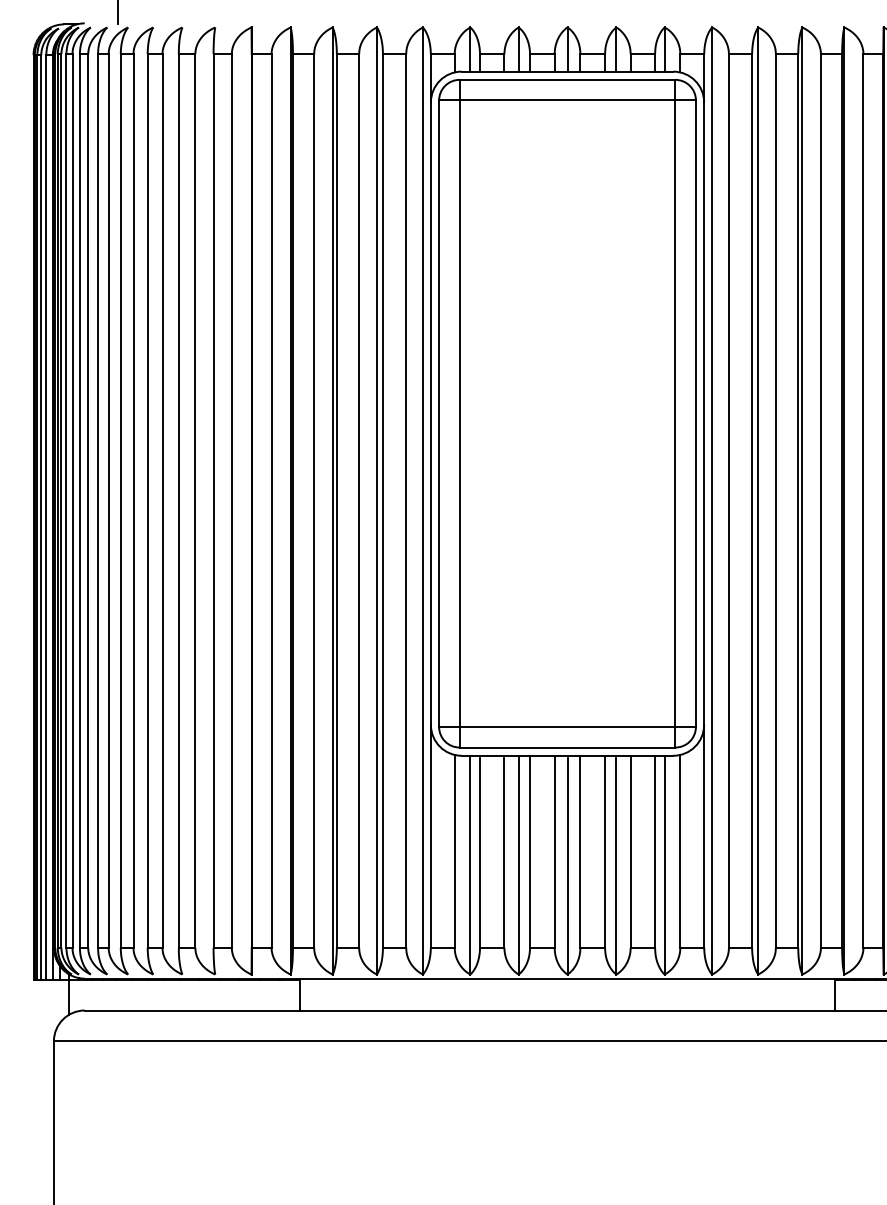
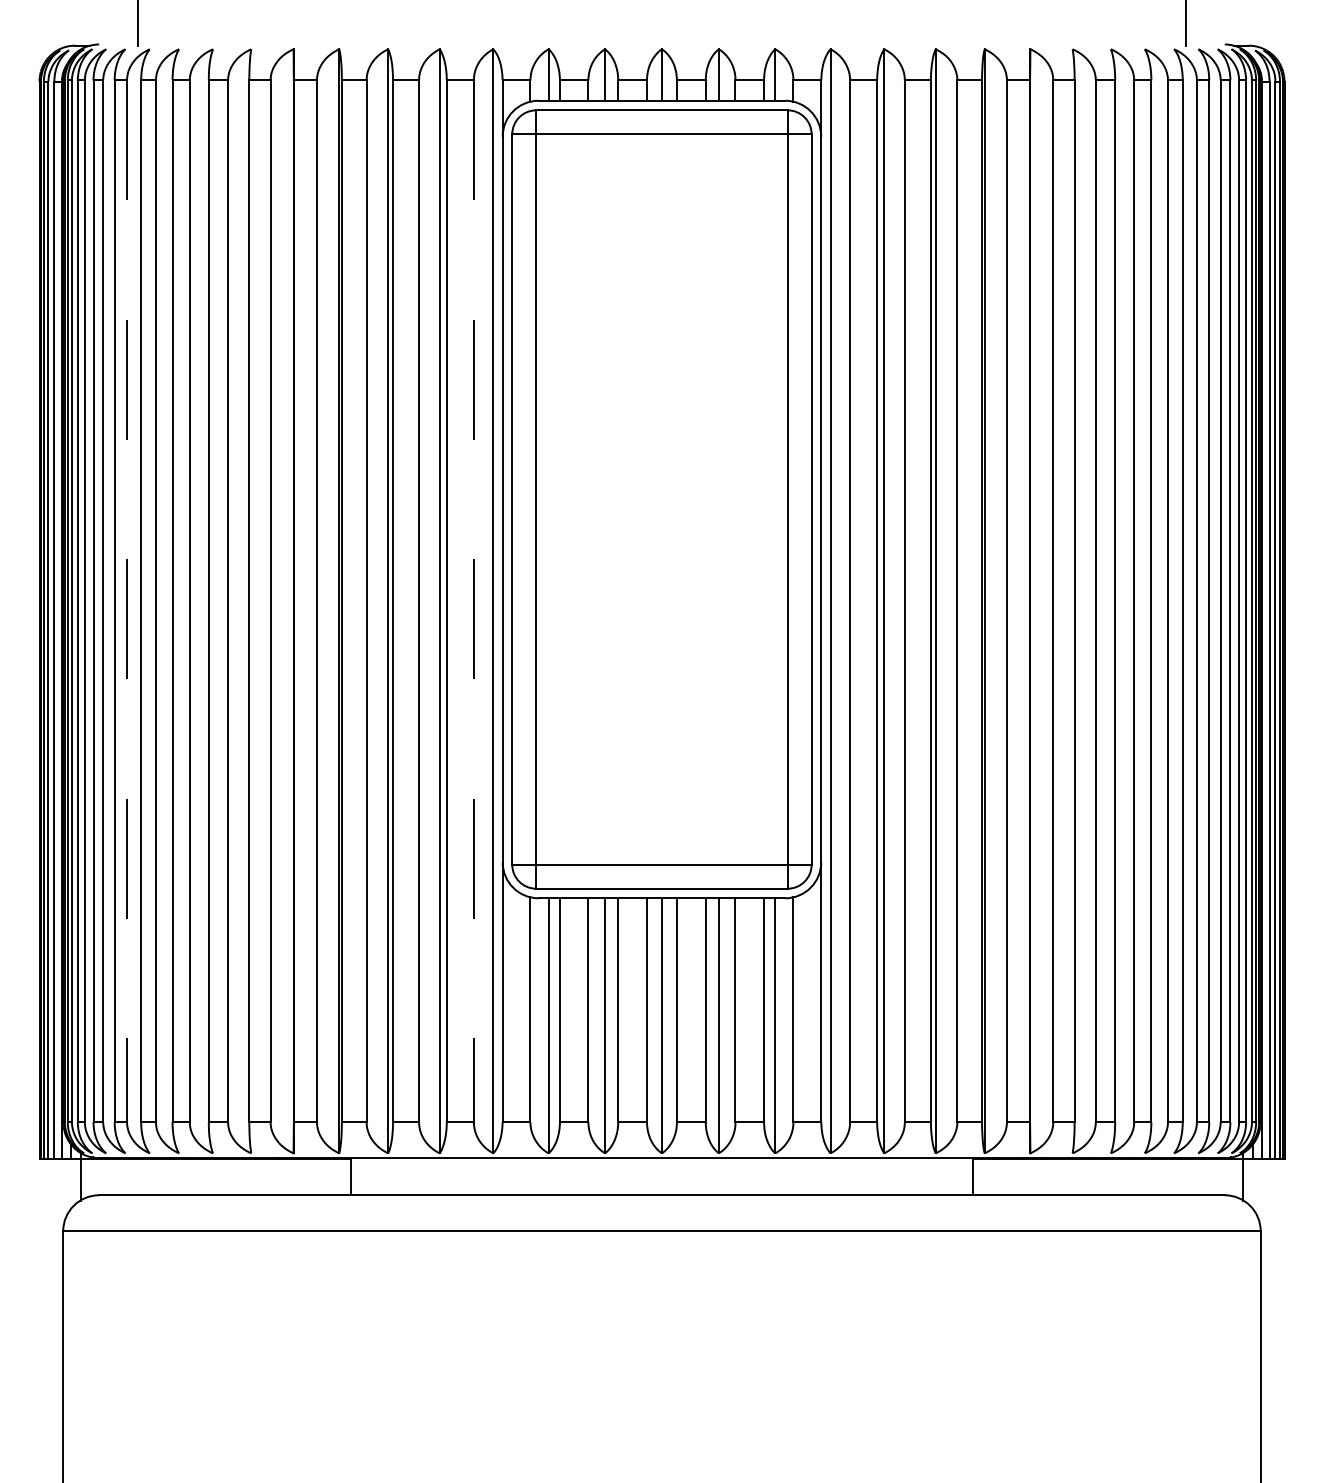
line: (109, 501) -> (127, 601), solid -> dashed
line: (405, 501) -> (473, 601), solid -> dashed

